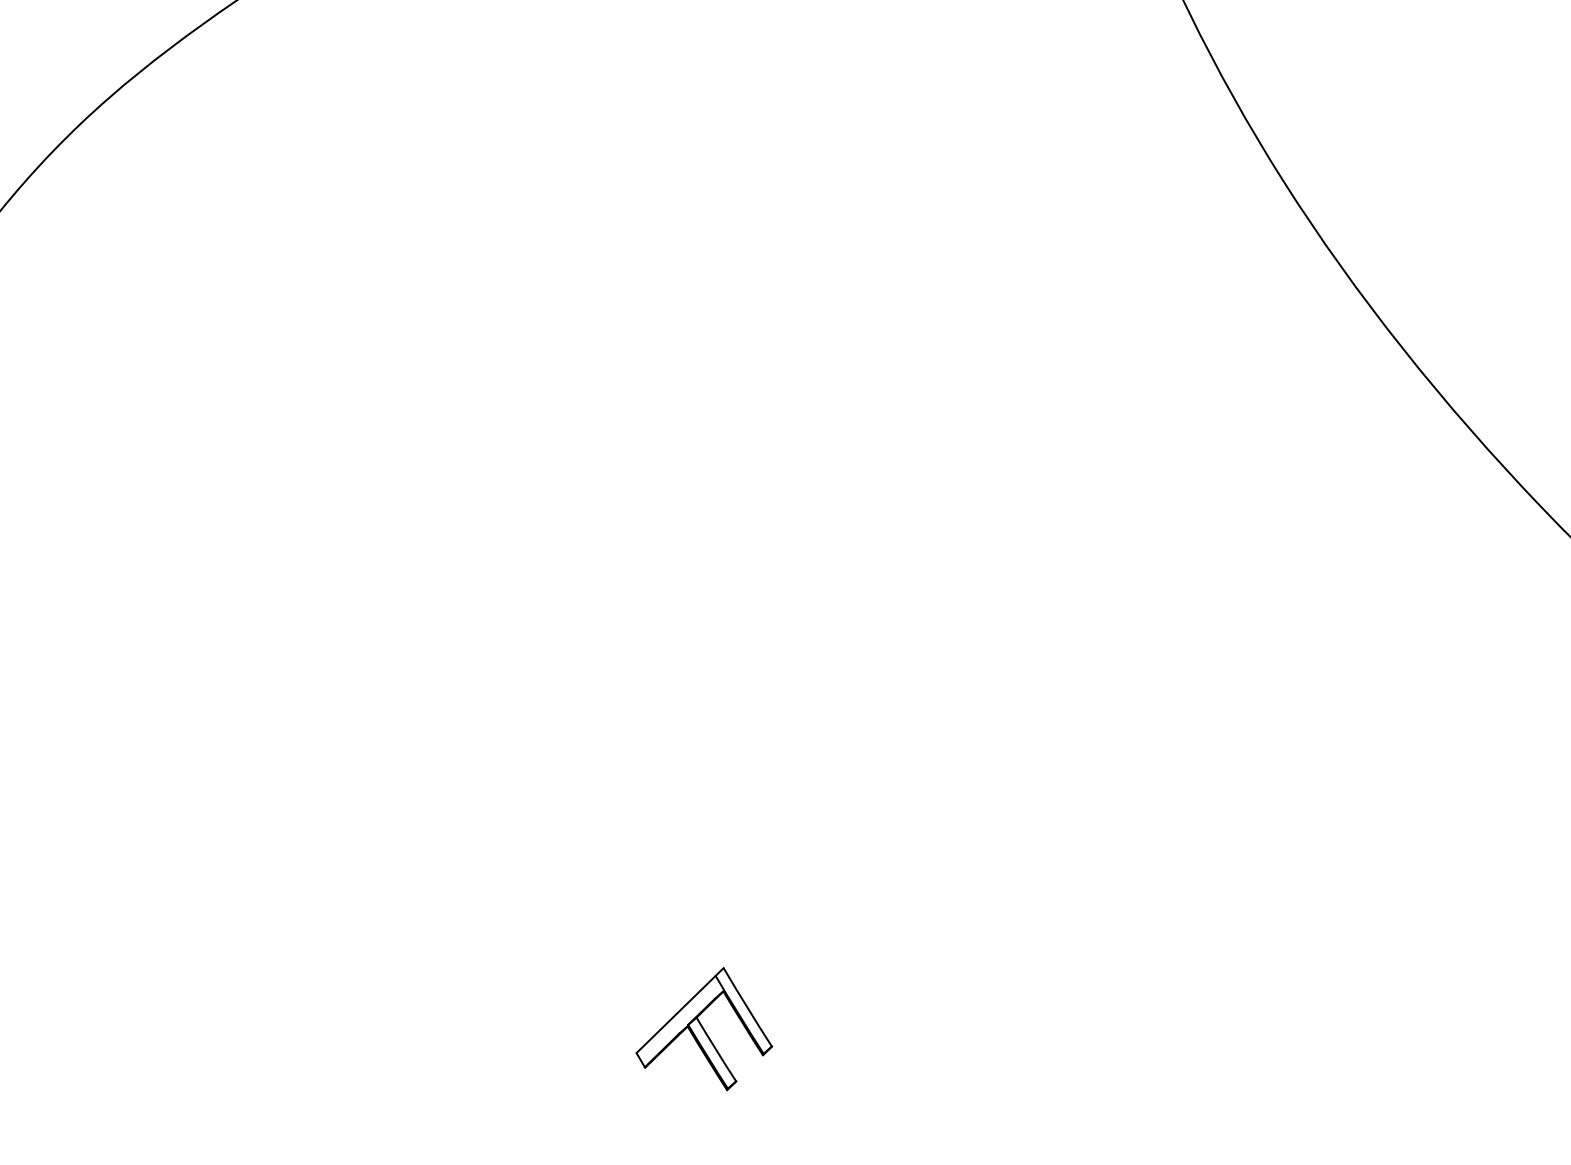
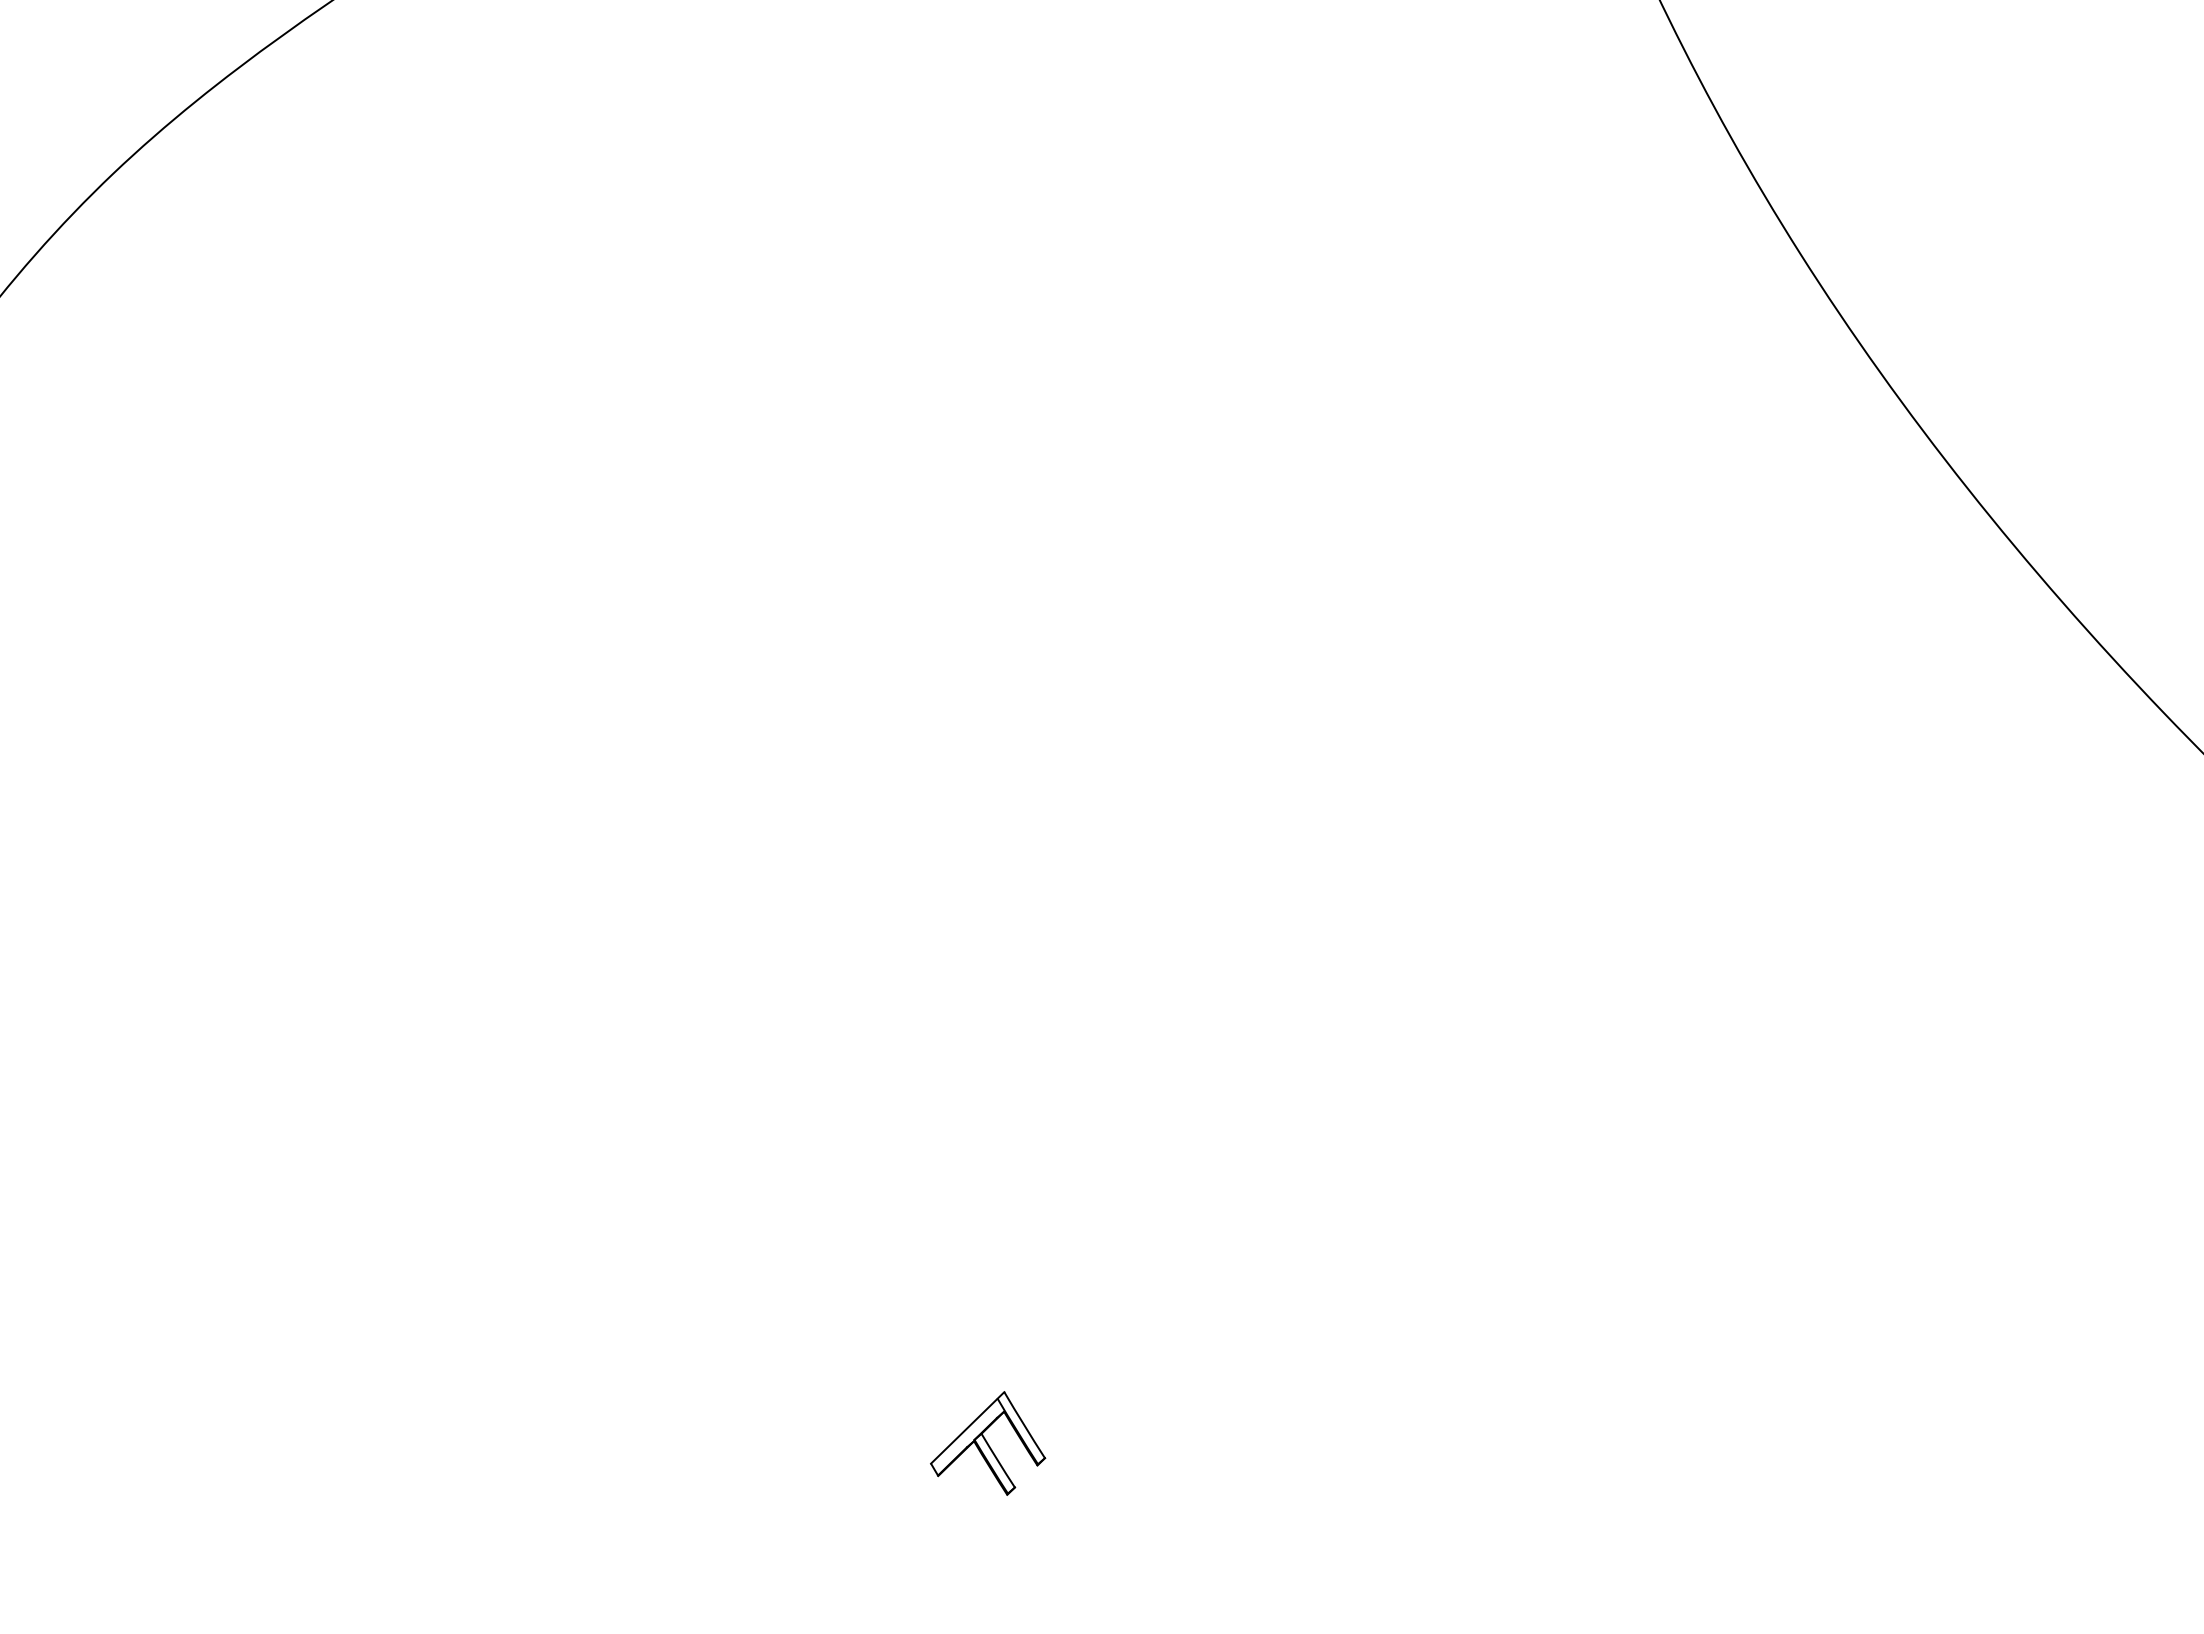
part: (703, 1029) -> (987, 1443), size x0.6

